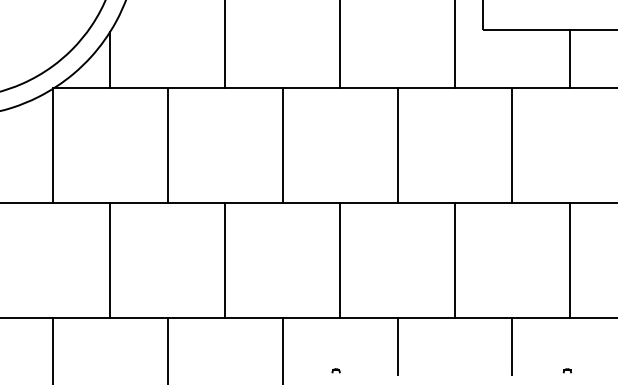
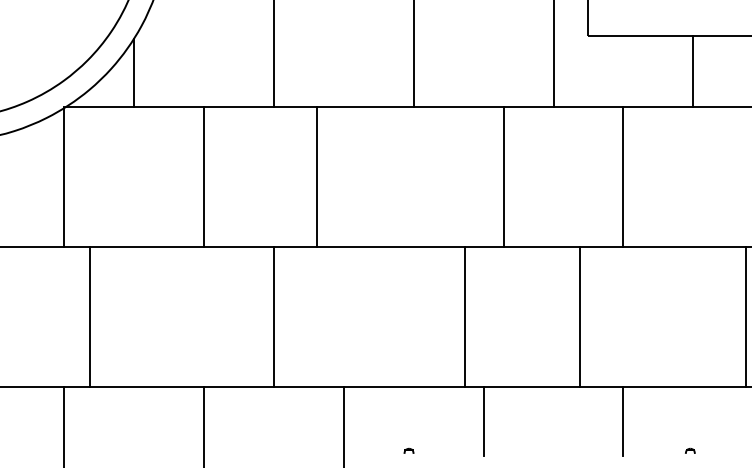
line: (282, 145) -> (317, 176), moved
line: (397, 145) -> (504, 176), moved
line: (110, 260) -> (90, 316), moved
line: (340, 260) -> (465, 316), moved
line: (454, 260) -> (579, 316), moved
line: (569, 260) -> (745, 316), moved

